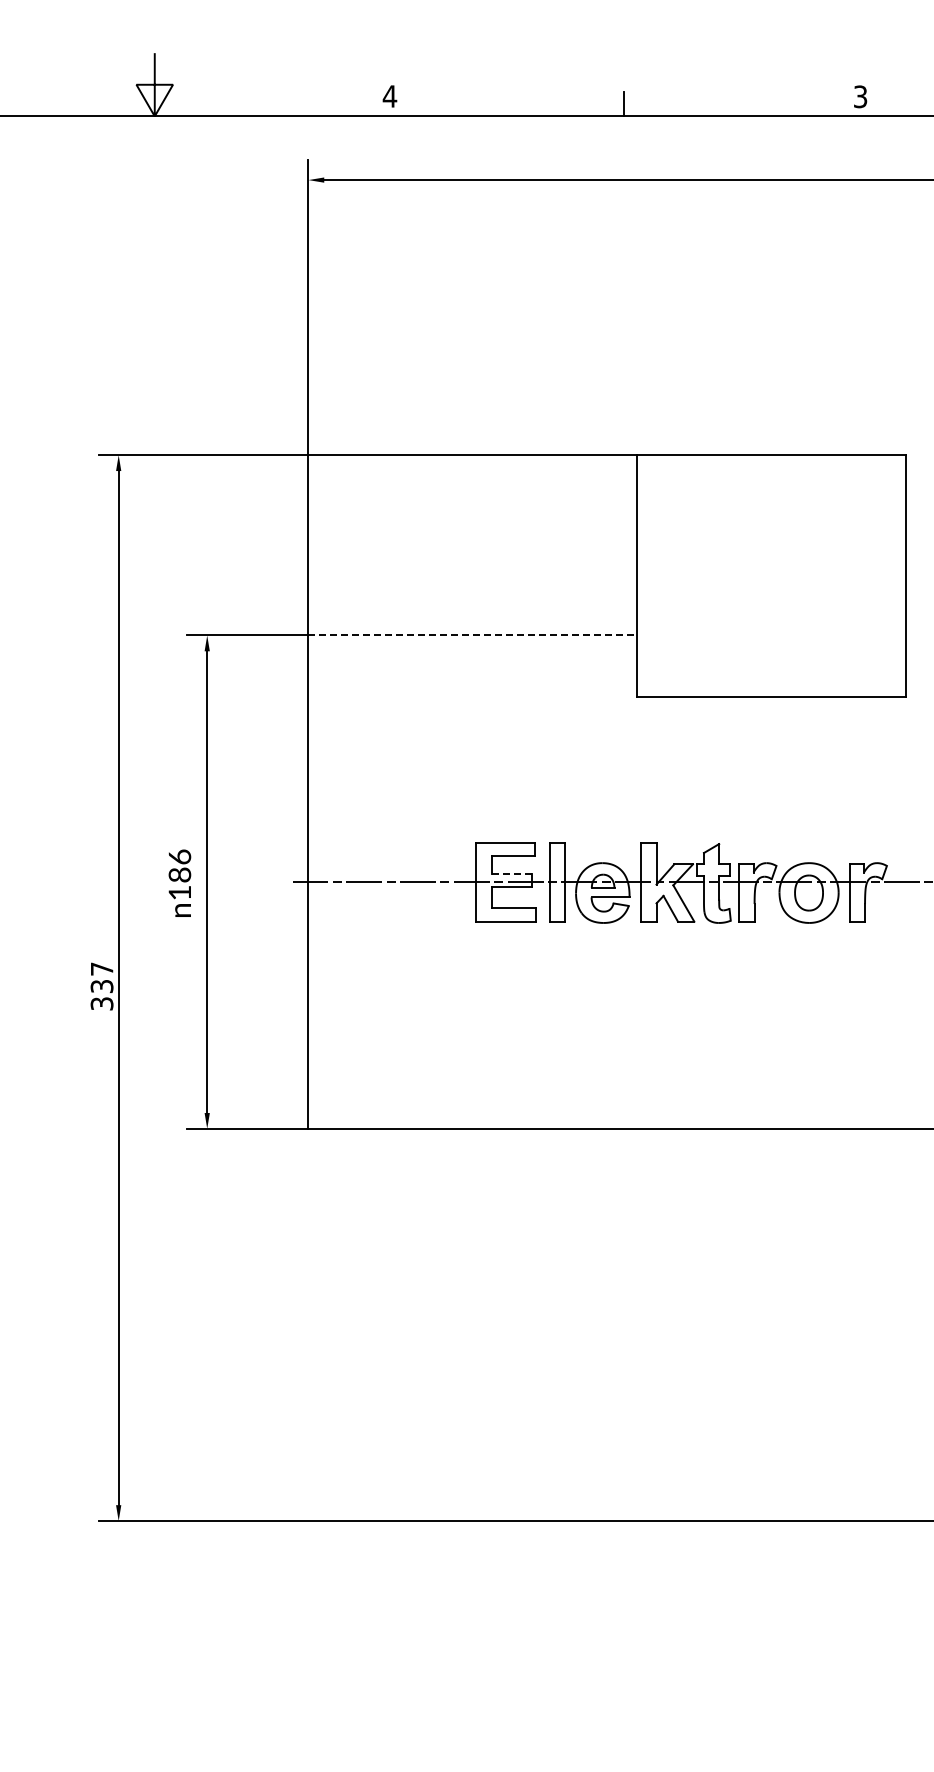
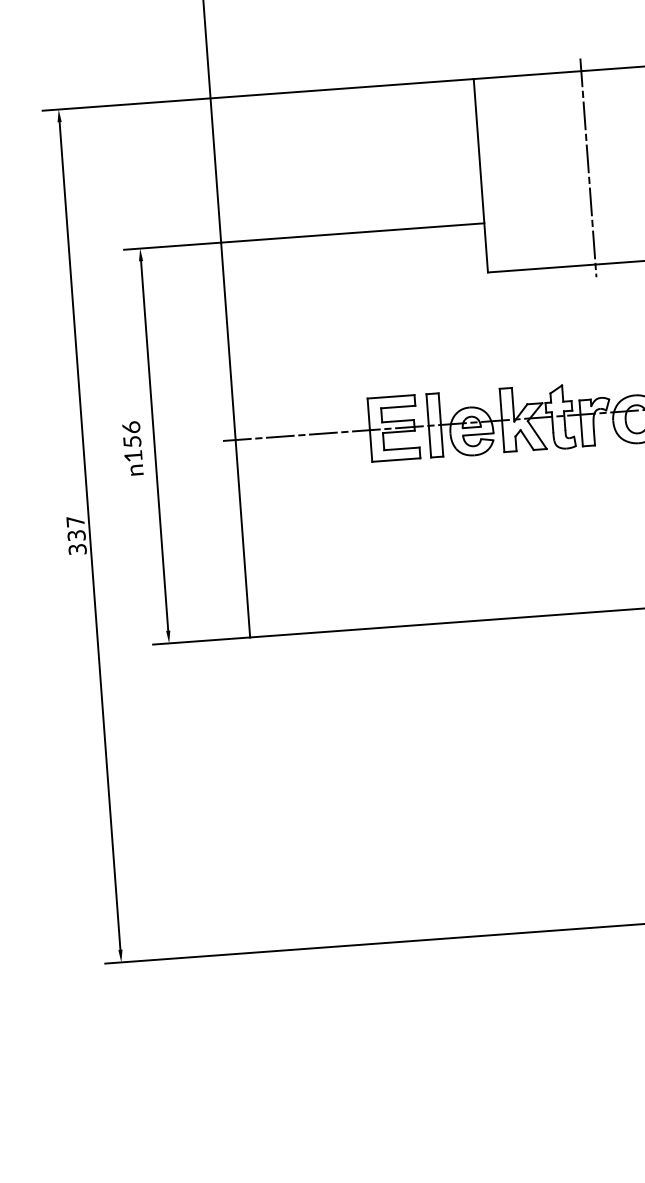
line: (771, 575) -> (588, 167), added
line: (473, 635) -> (353, 232), dashed -> solid
line: (512, 873) -> (398, 421), dashed -> solid
text: (179, 874) -> (132, 441), 186 -> 156

